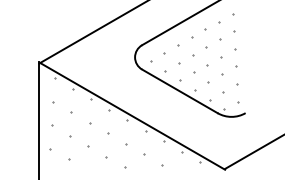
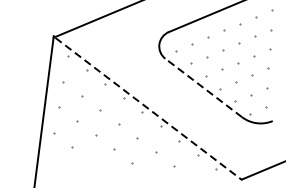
line: (179, 91) -> (203, 88), solid -> dashed
line: (133, 116) -> (149, 109), solid -> dashed

